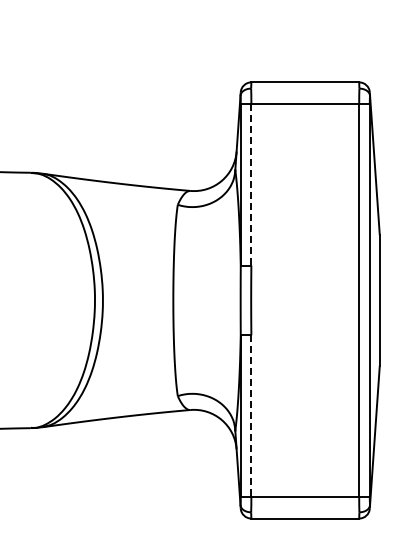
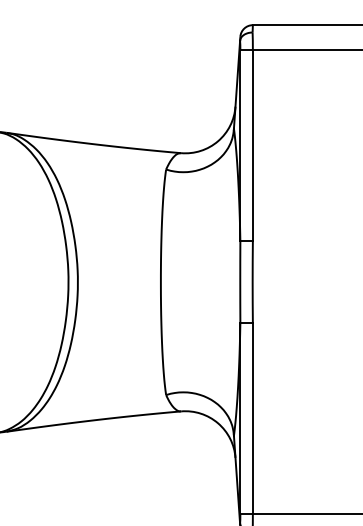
line: (251, 184) -> (253, 145), dashed -> solid
line: (251, 416) -> (253, 419), dashed -> solid

